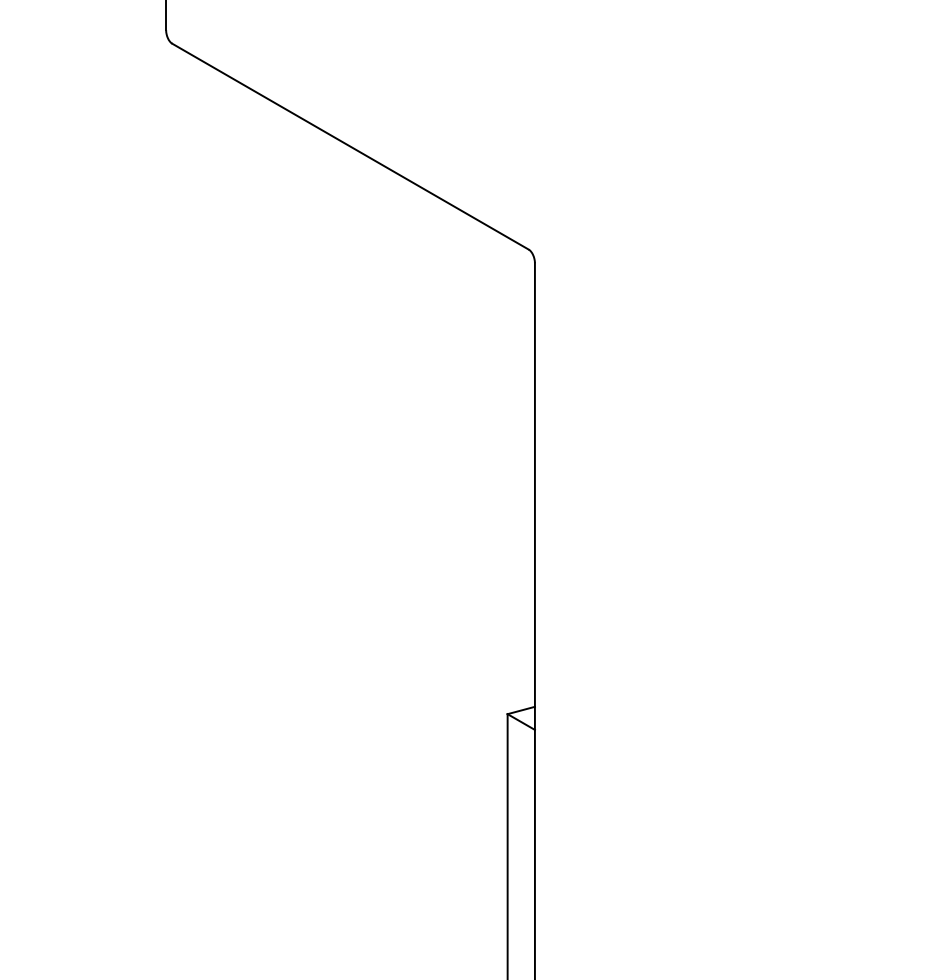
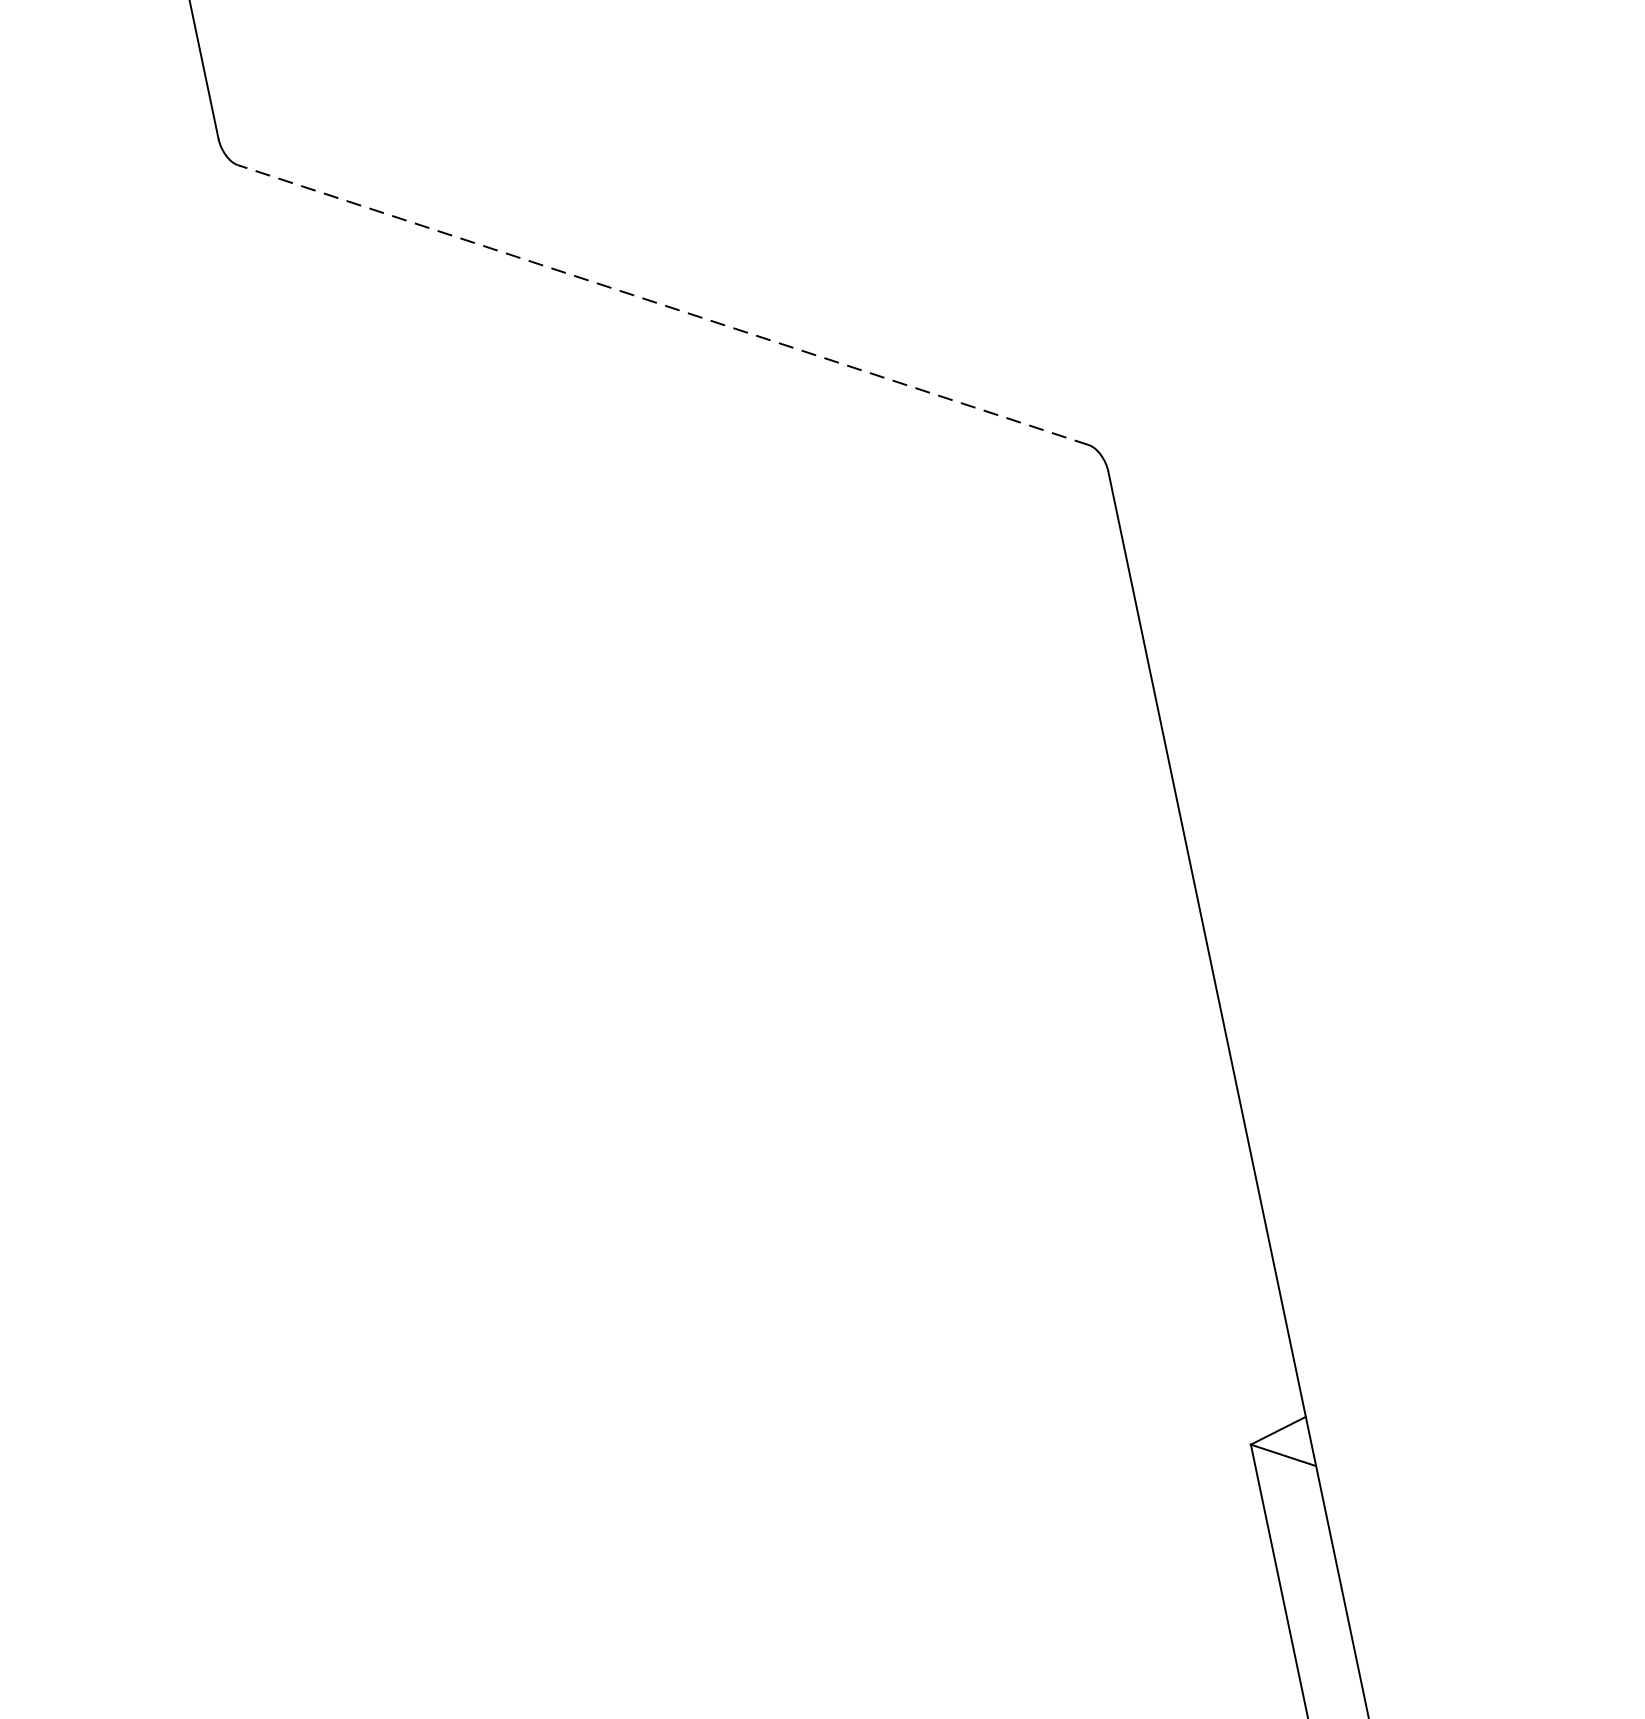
line: (350, 146) -> (663, 304), solid -> dashed

